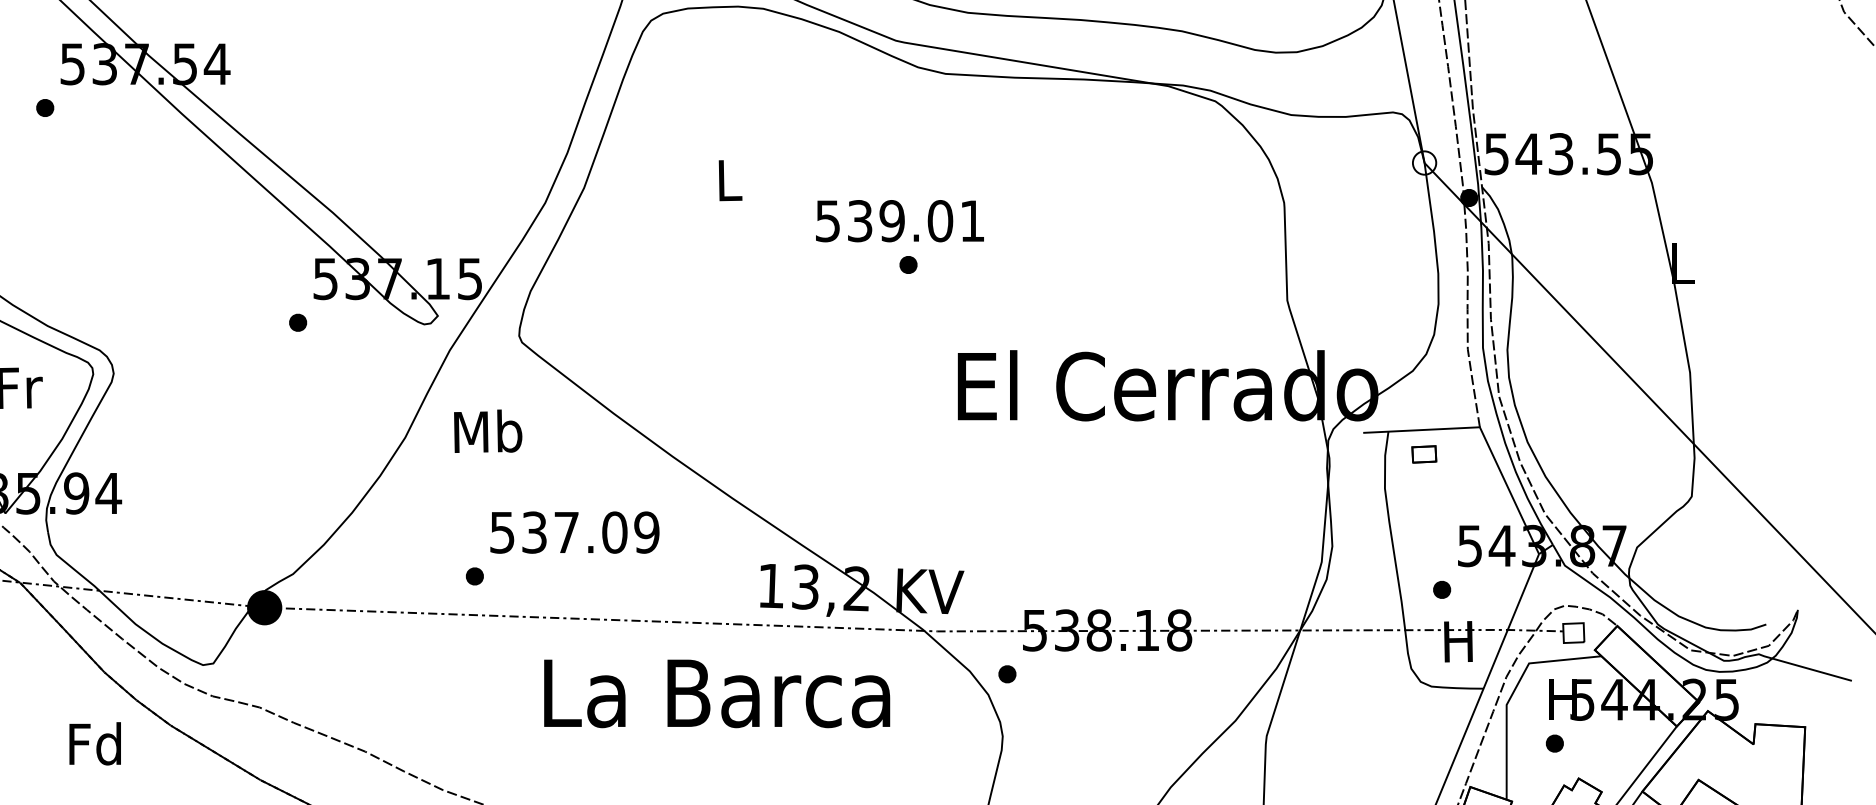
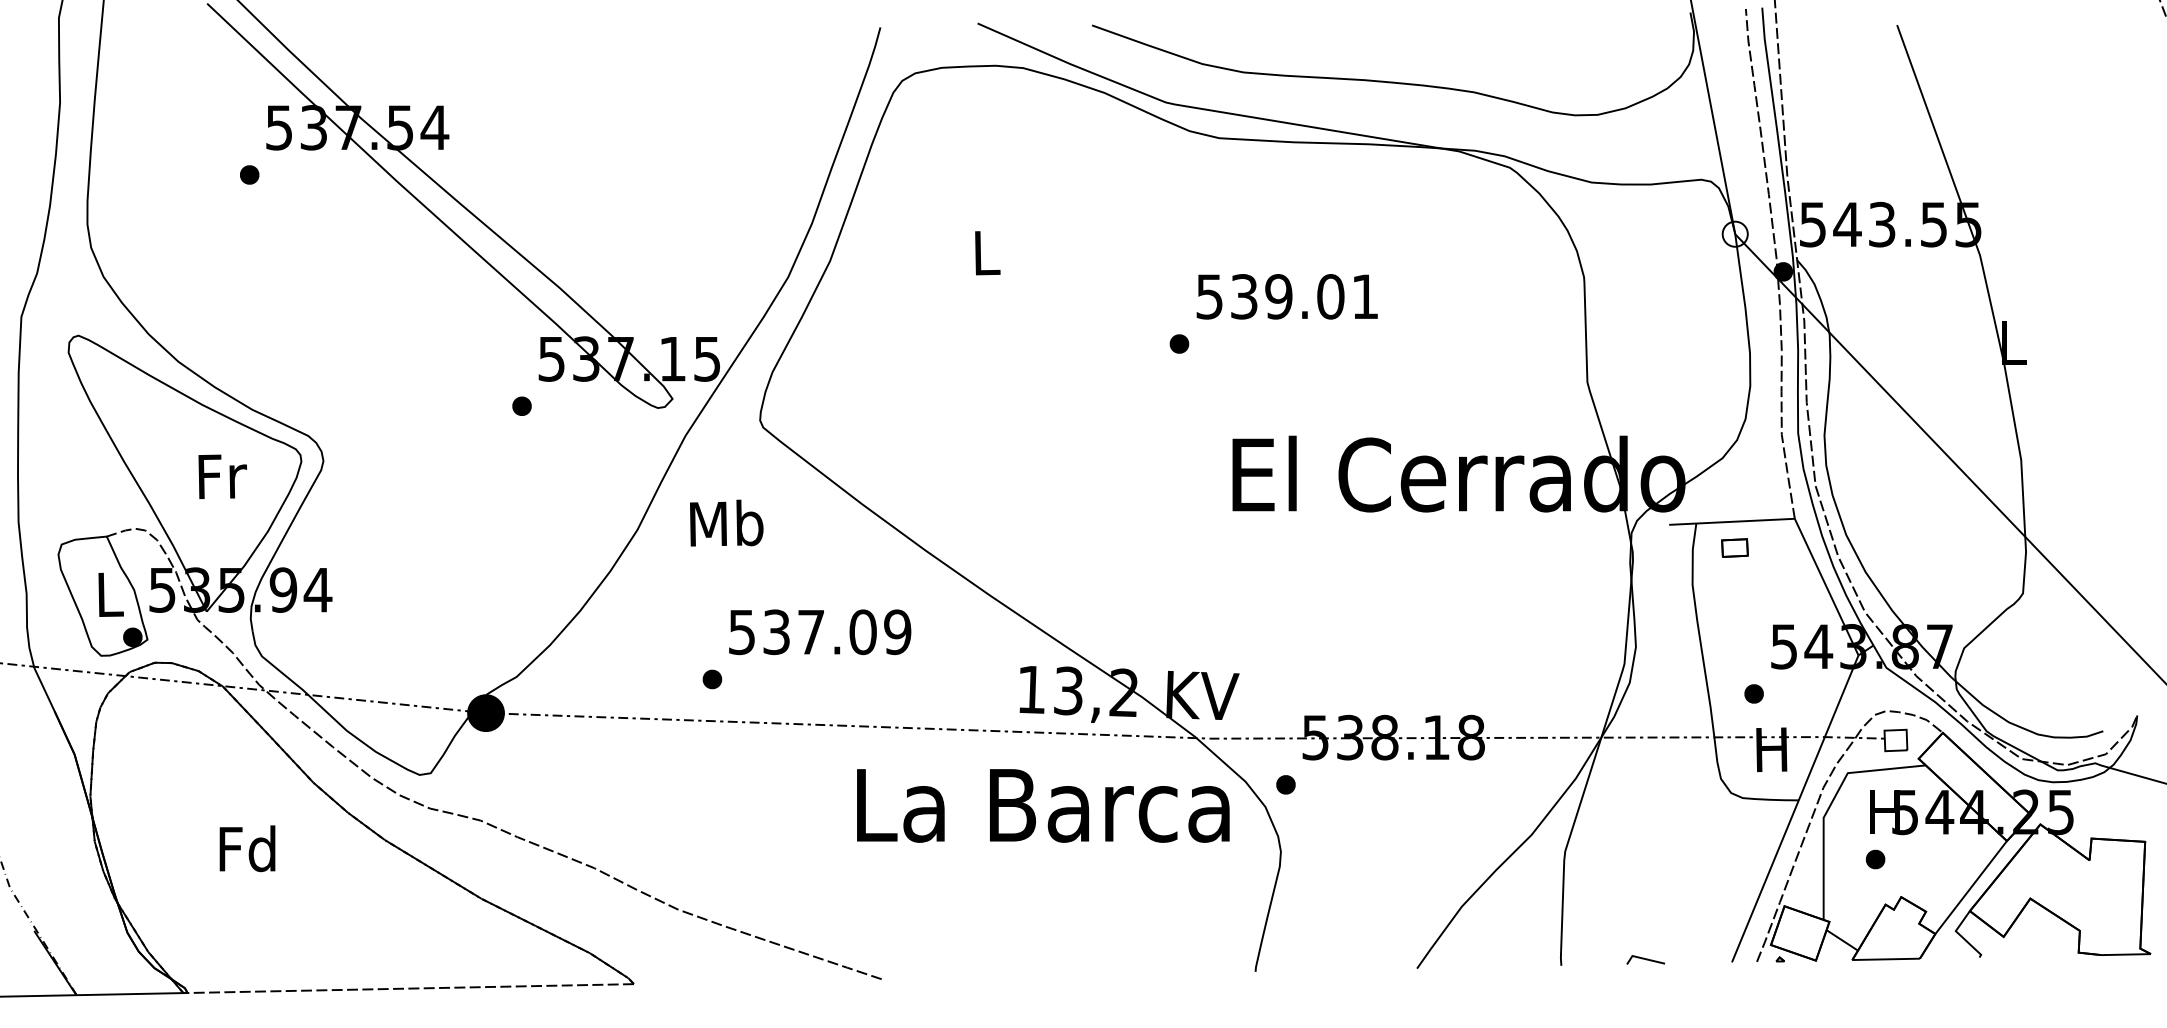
text: (899, 220) -> (1286, 296), moved
text: (717, 693) -> (1043, 805), moved
text: (95, 743) -> (247, 848), moved

